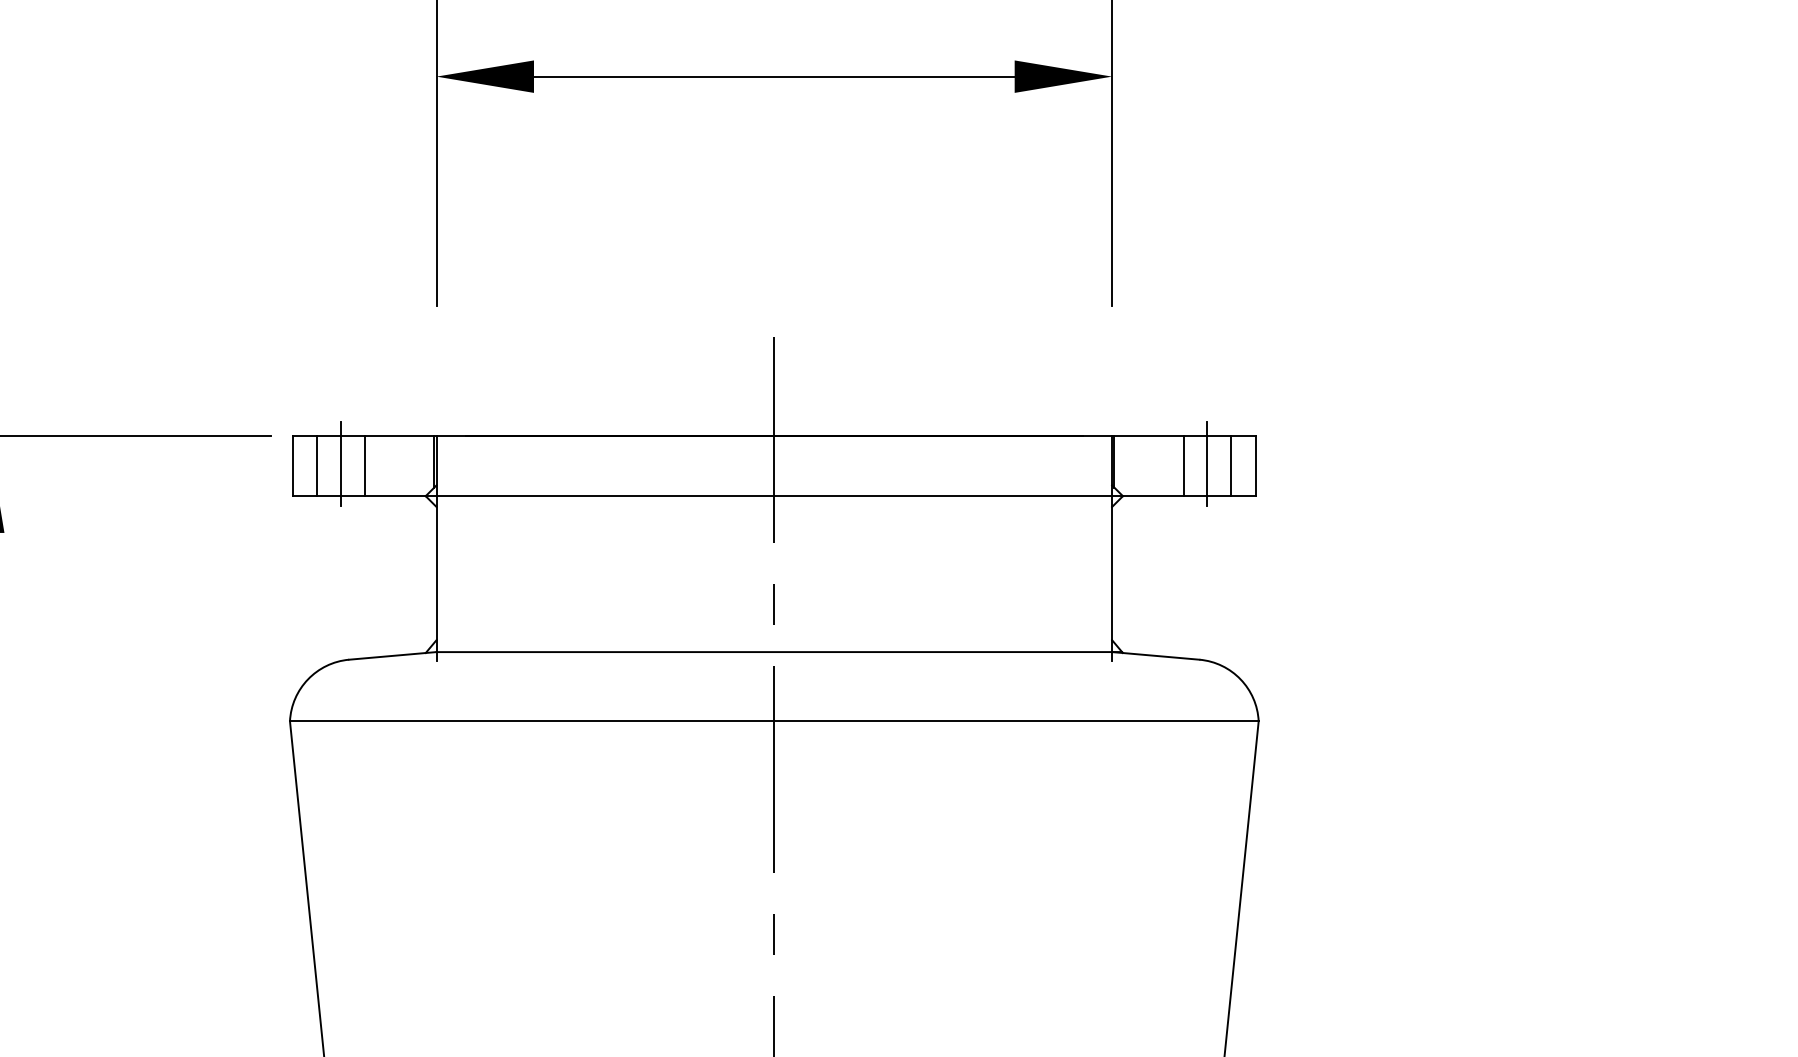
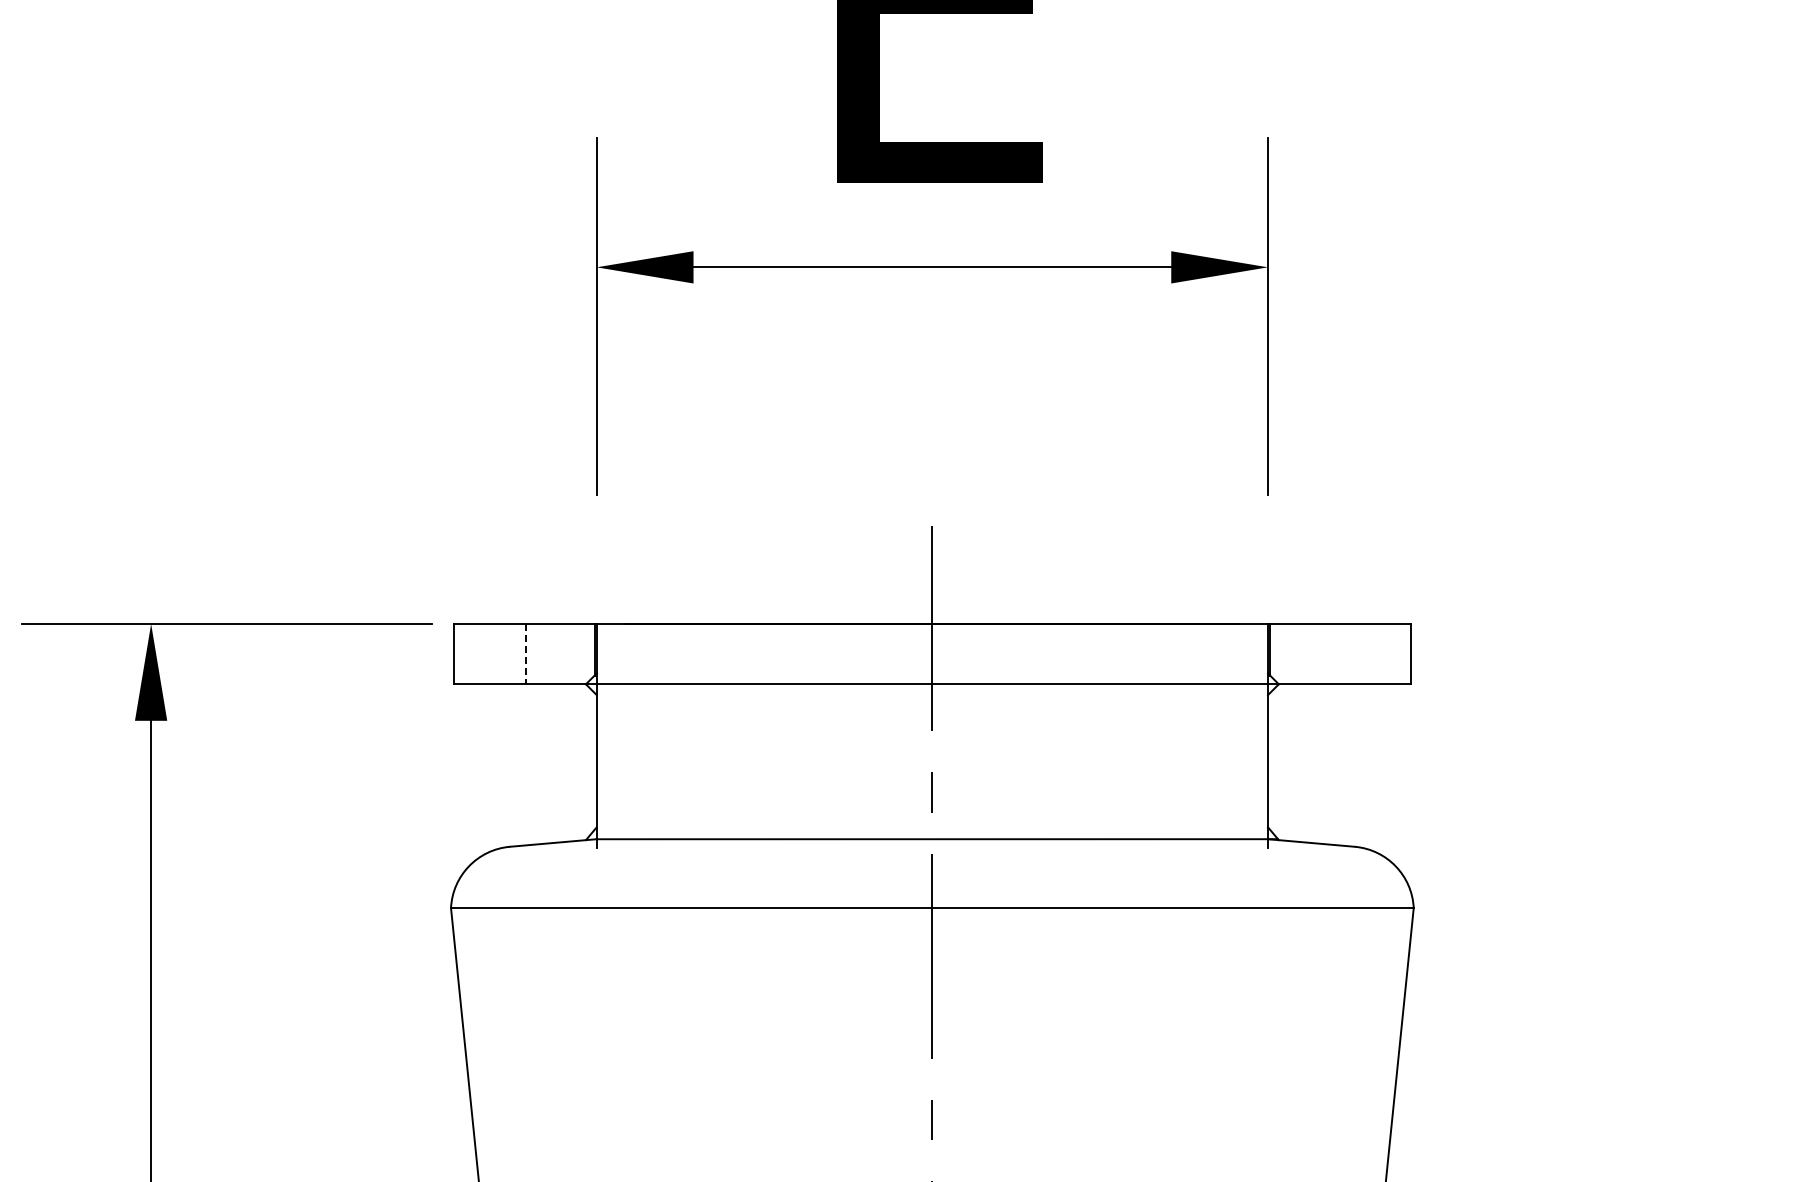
line: (341, 464) -> (502, 652), removed
line: (1207, 464) -> (1362, 652), removed
line: (317, 466) -> (478, 654), removed
line: (364, 466) -> (525, 654), solid -> dashed
line: (1183, 466) -> (1339, 654), removed
line: (1231, 466) -> (1386, 654), removed

